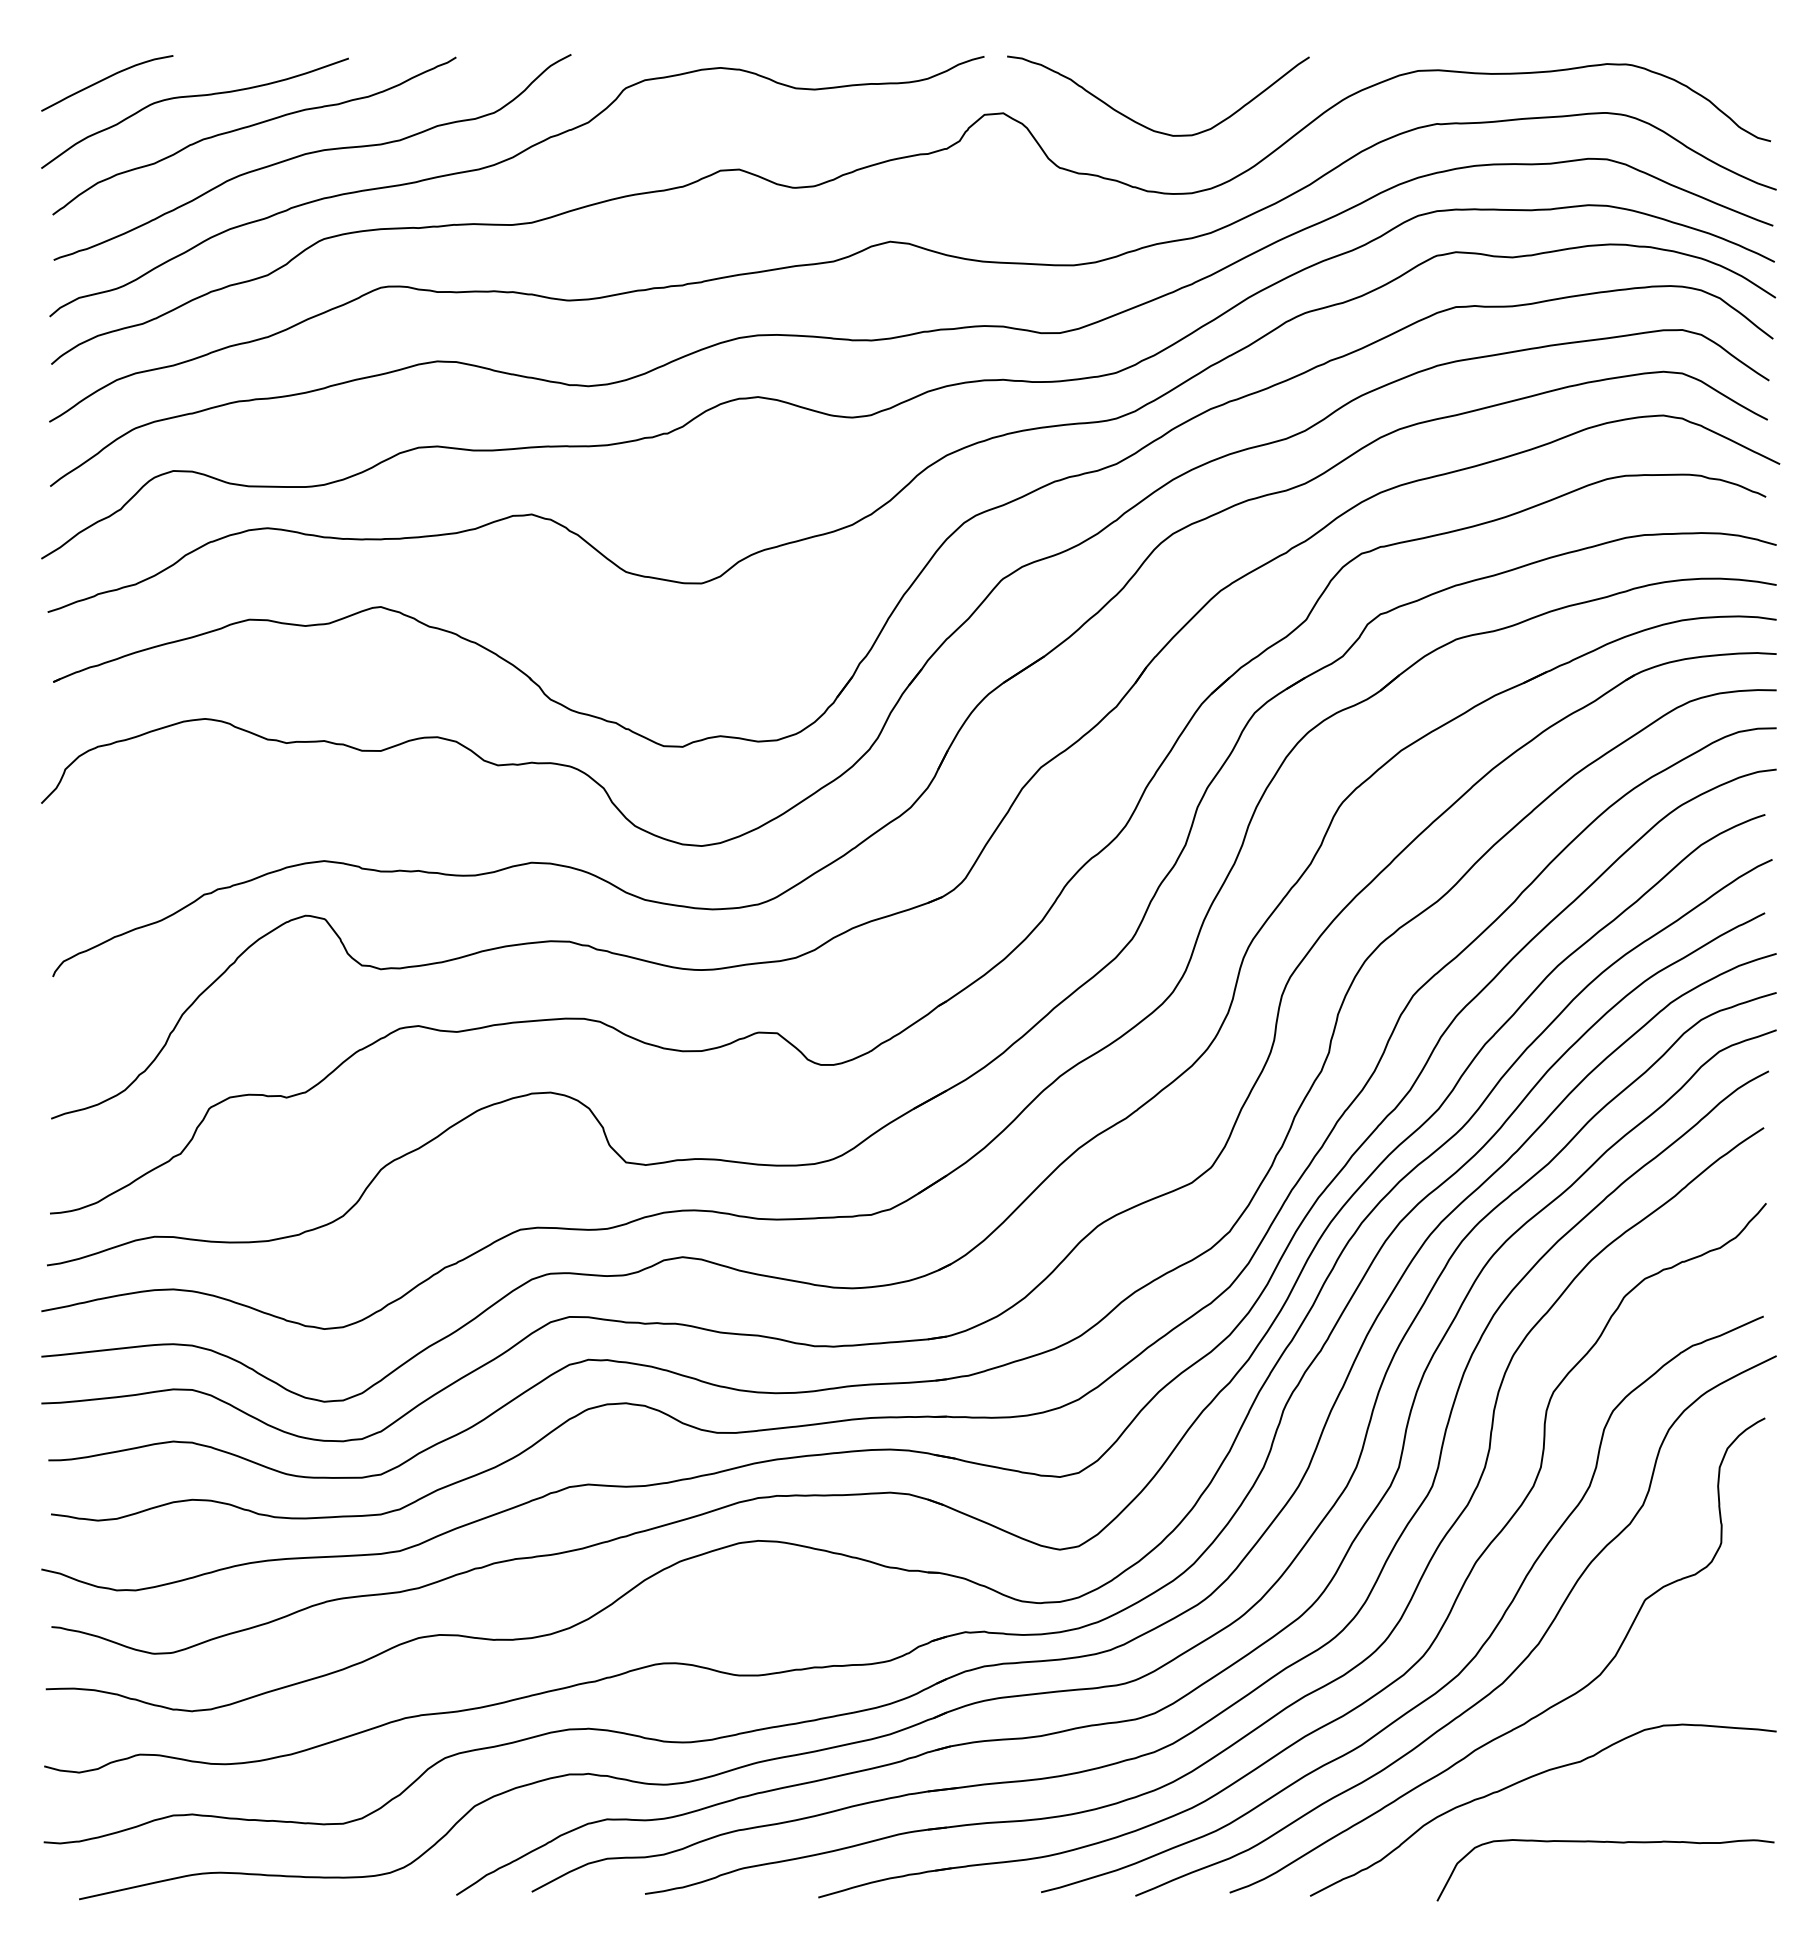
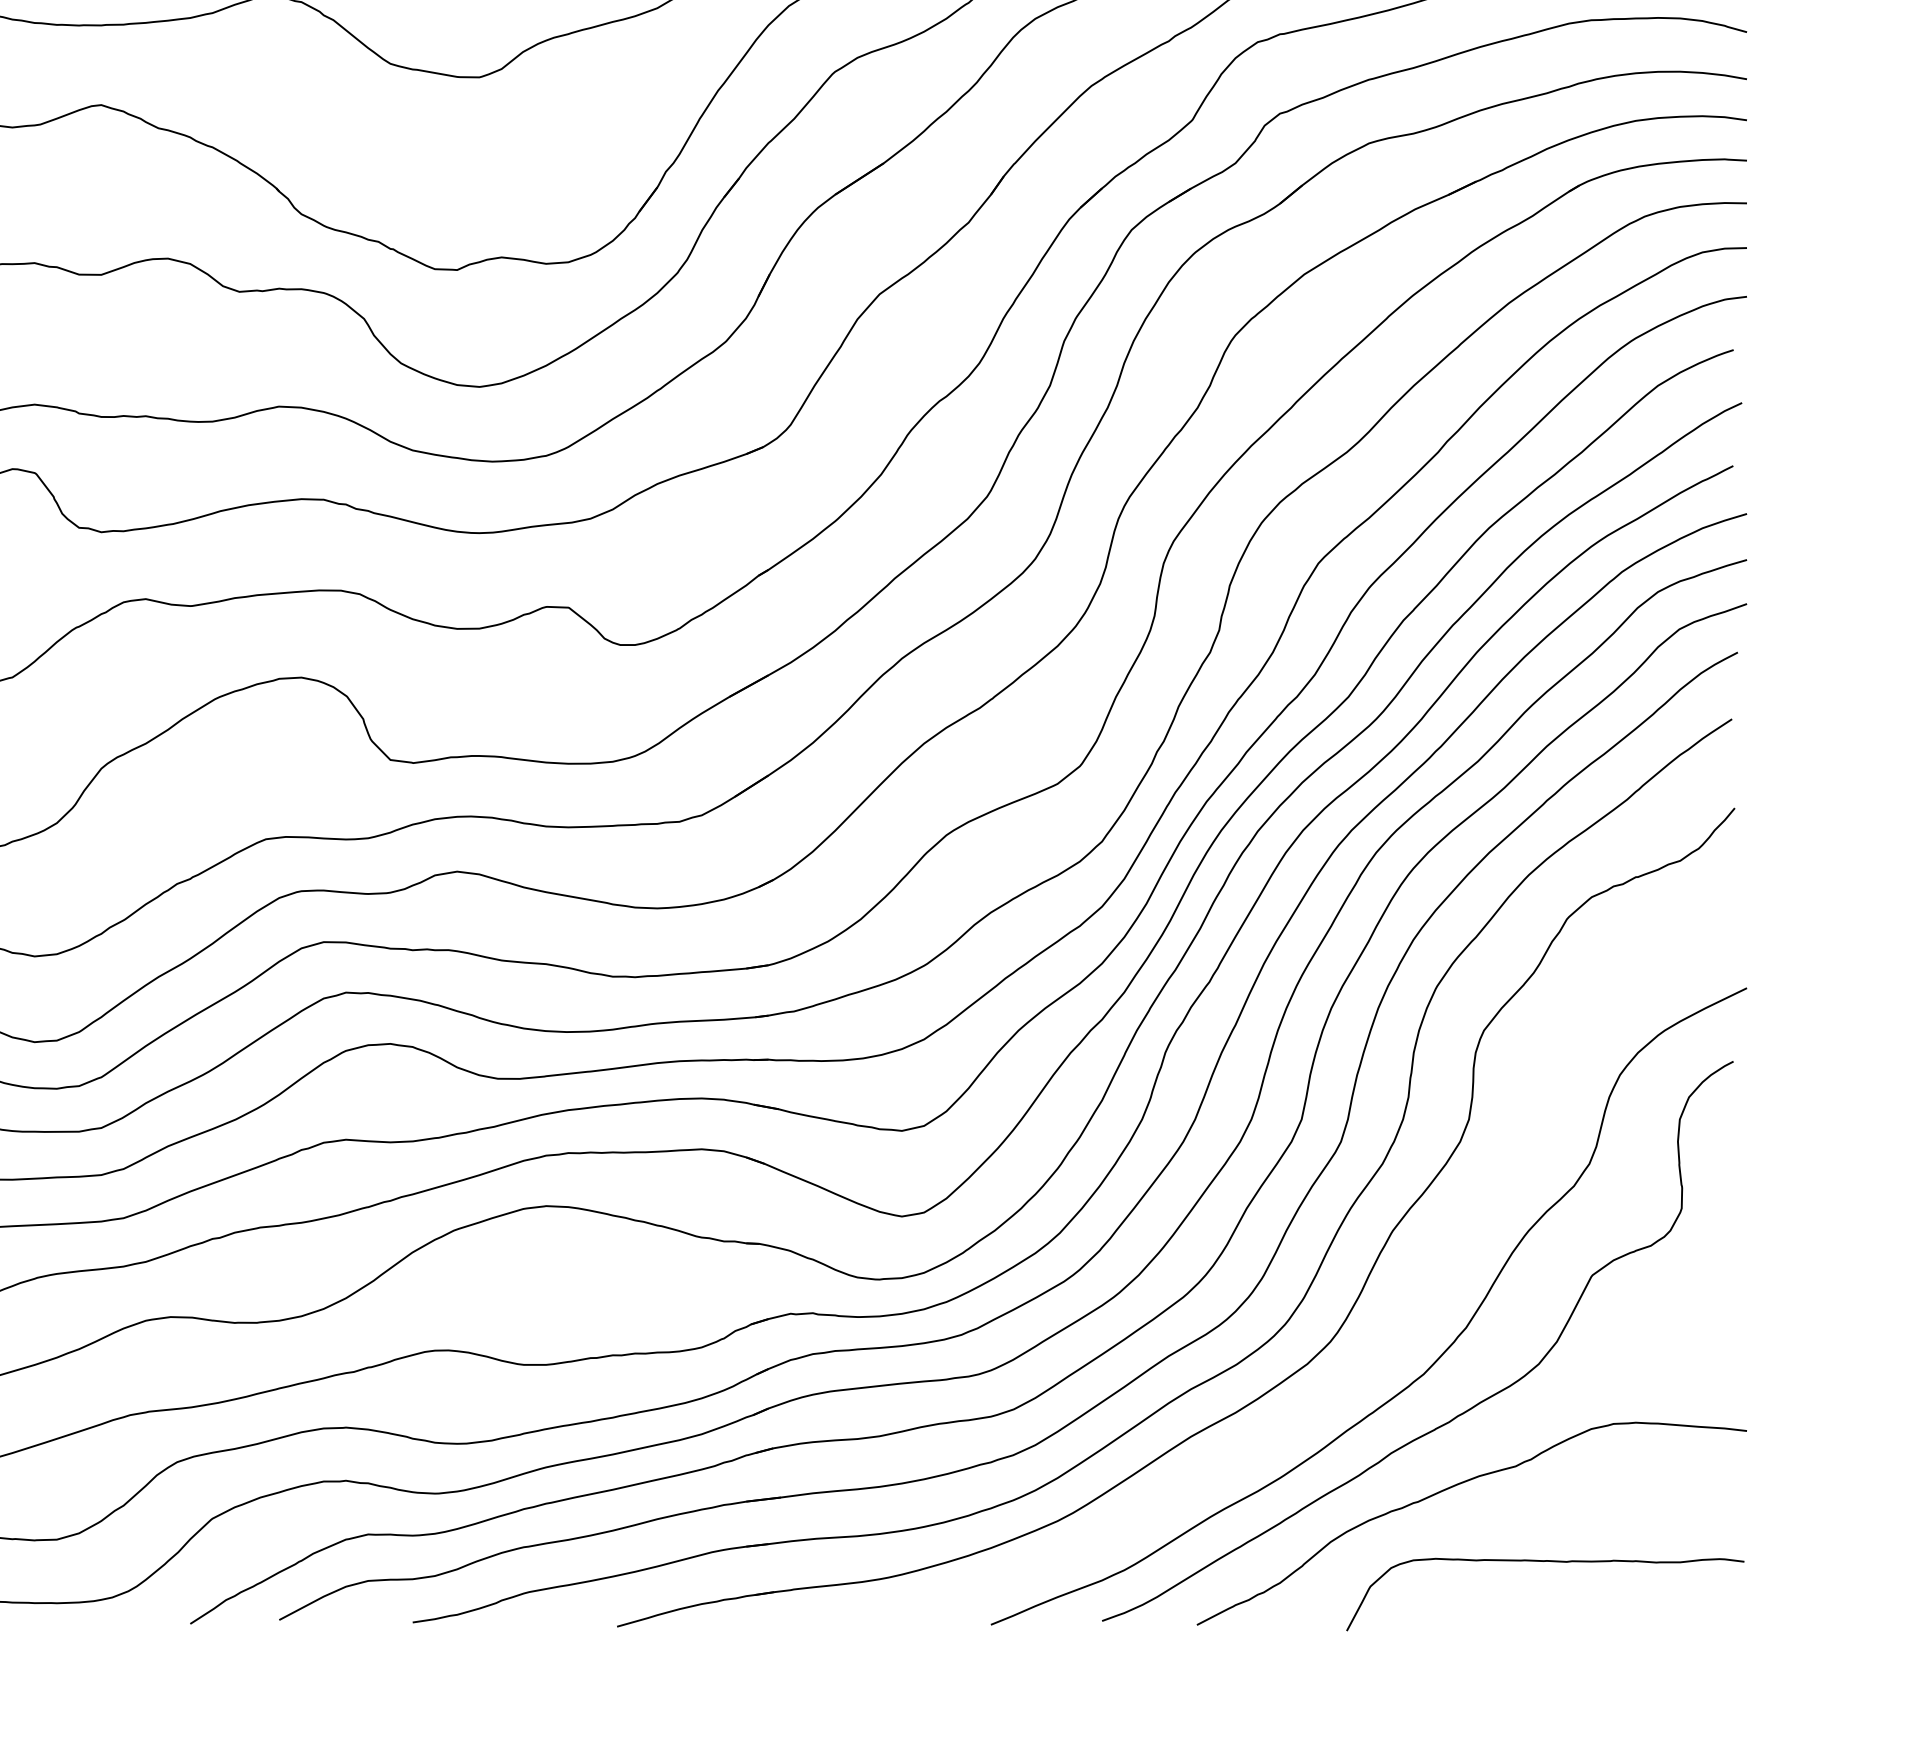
curve: (1464, 1666) -> (1378, 1354), removed

